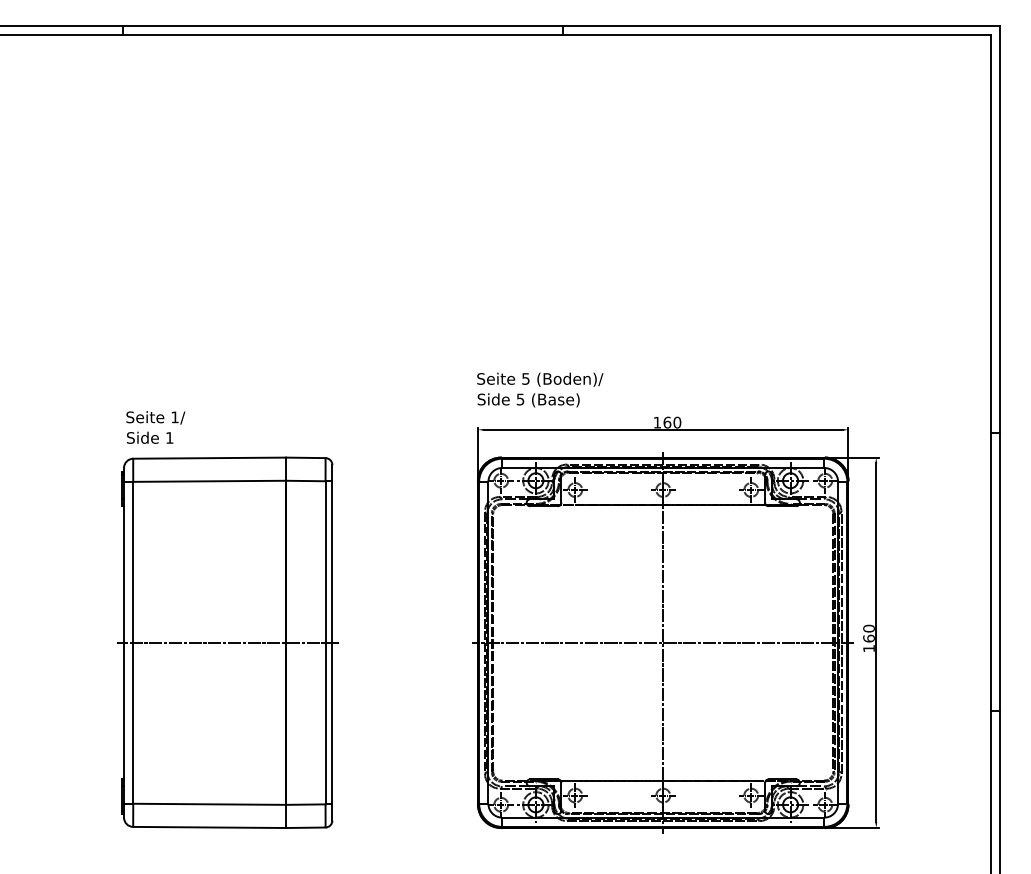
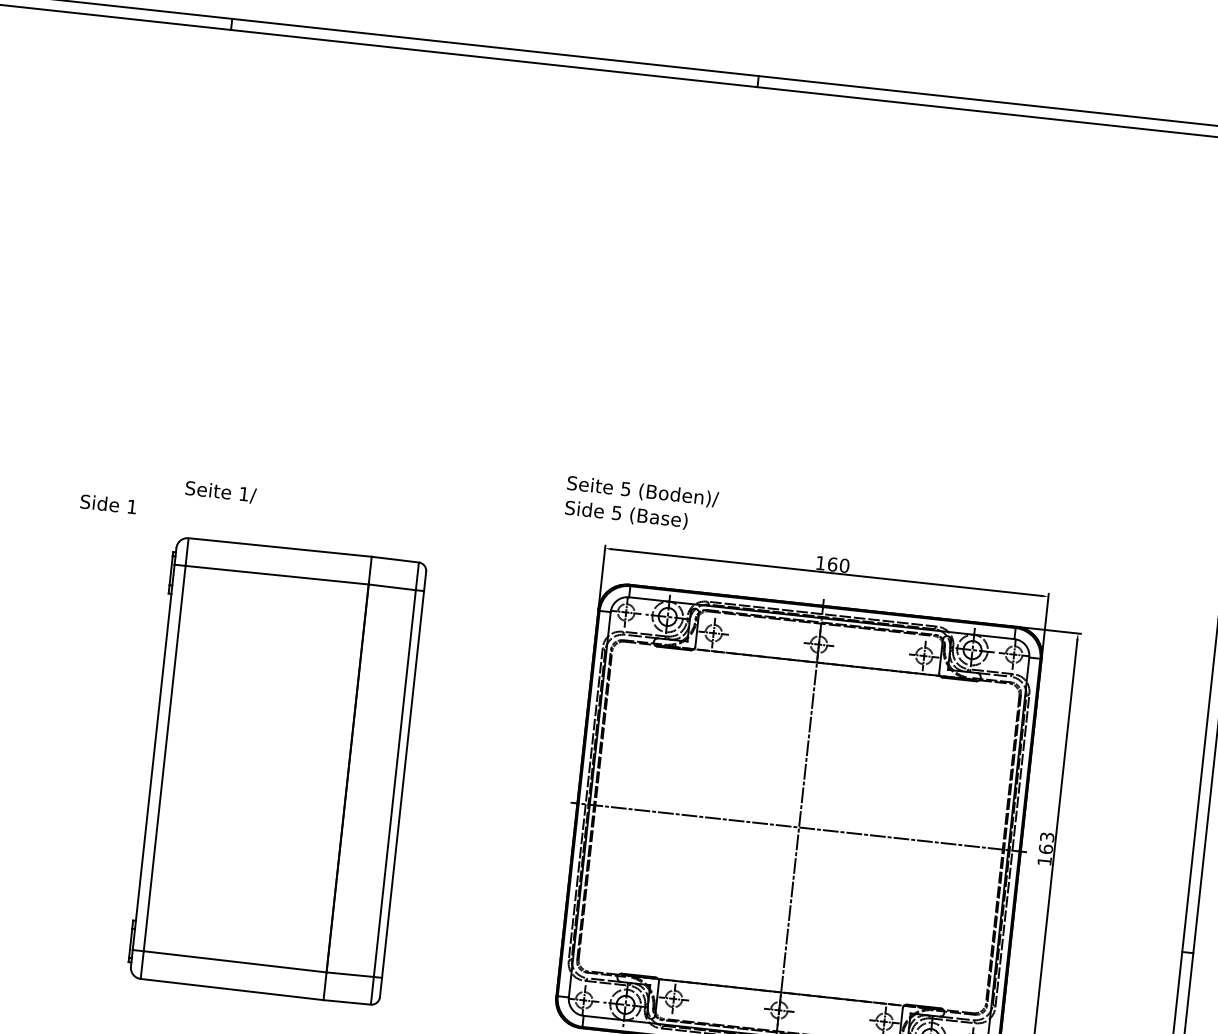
text: (540, 389) -> (641, 503), moved
text: (150, 437) -> (109, 503), moved
text: (868, 628) -> (1046, 837), 160 -> 163
line: (228, 642) -> (278, 770), removed

